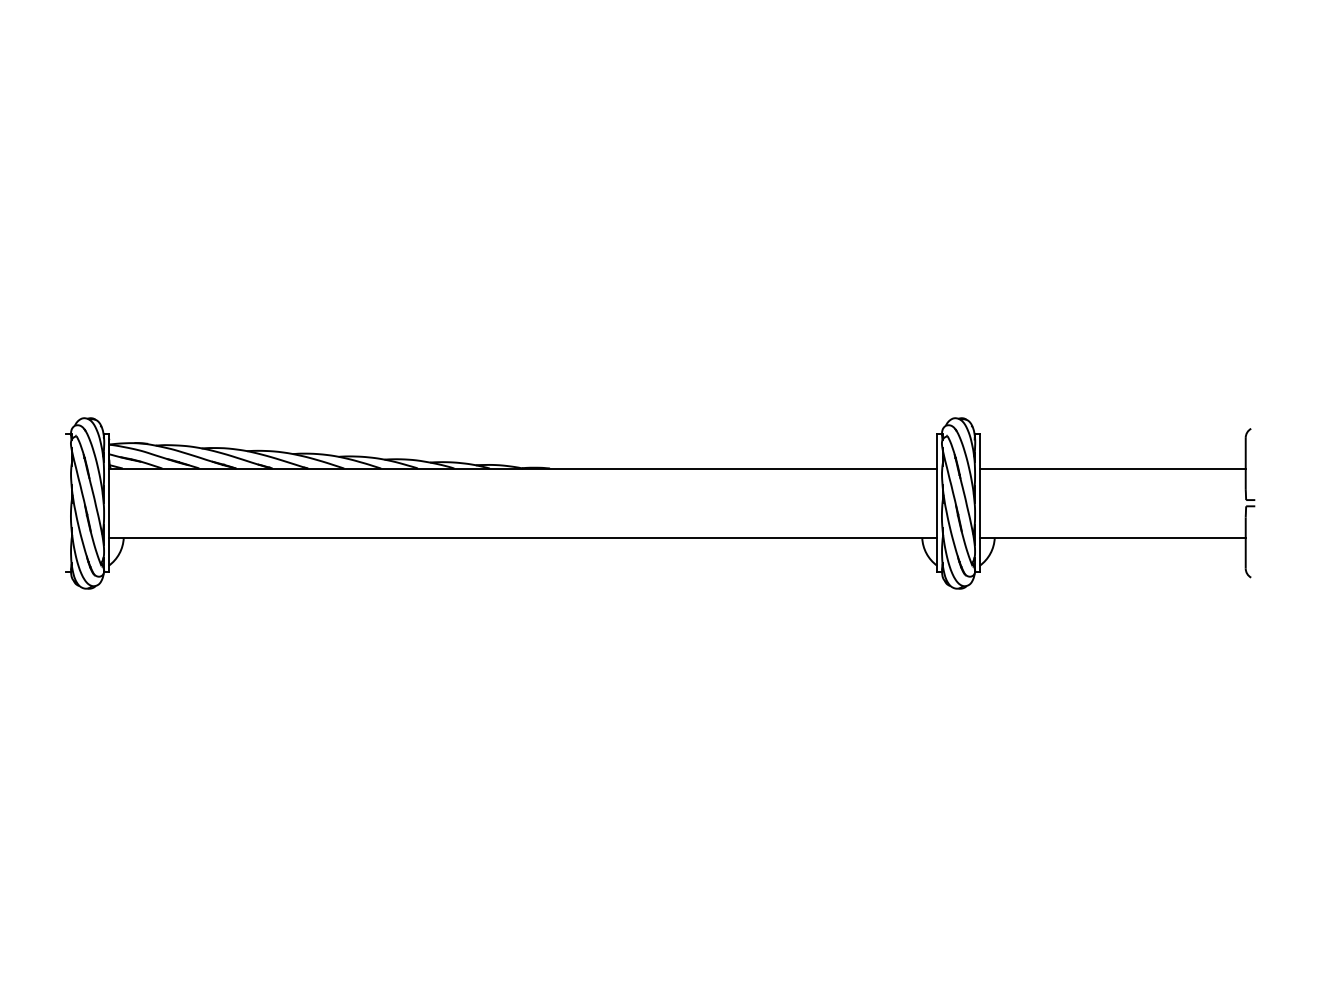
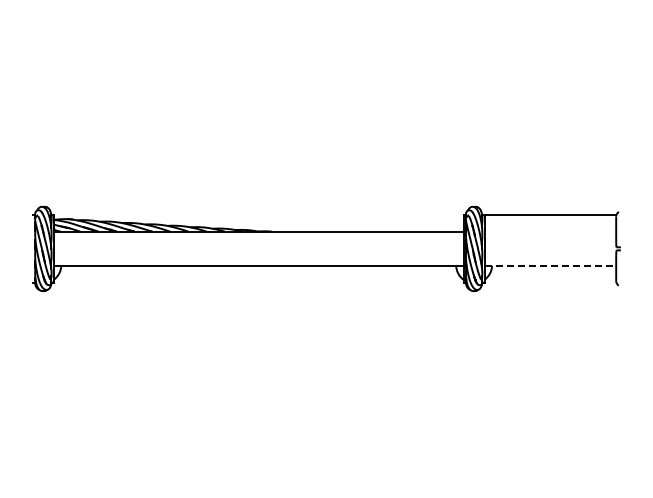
line: (1112, 468) -> (550, 214), moved
line: (1112, 538) -> (550, 266), solid -> dashed

